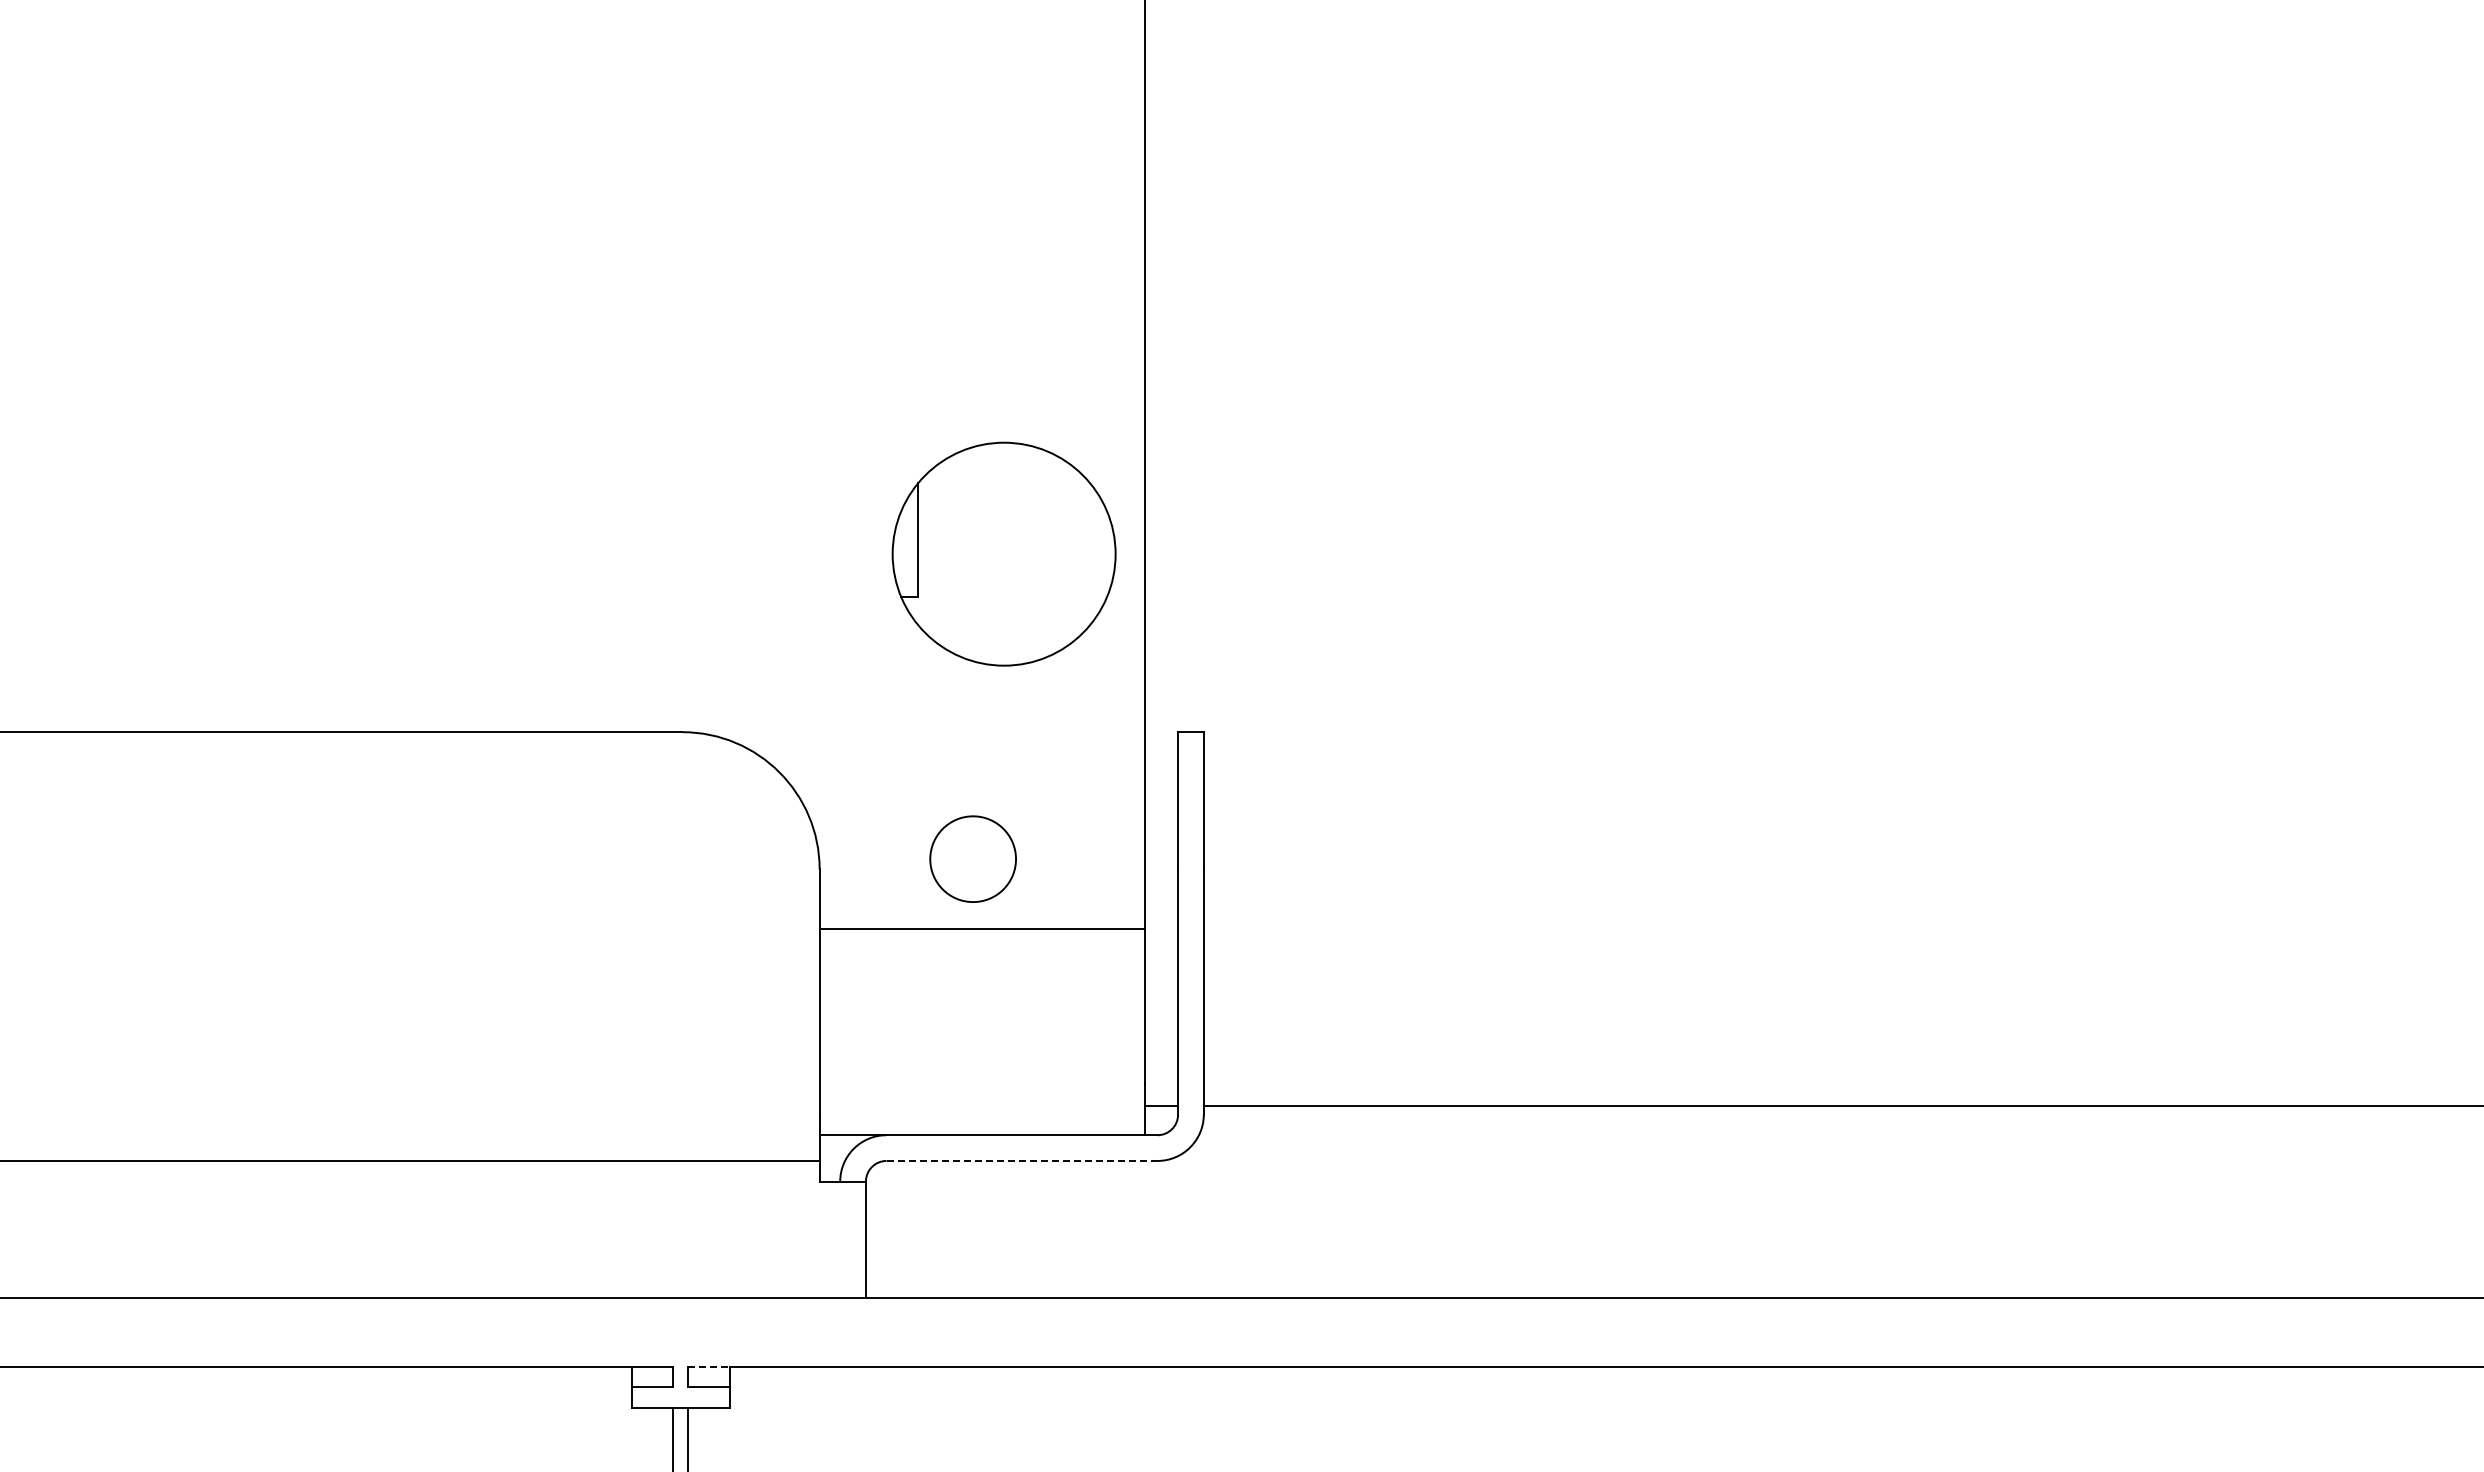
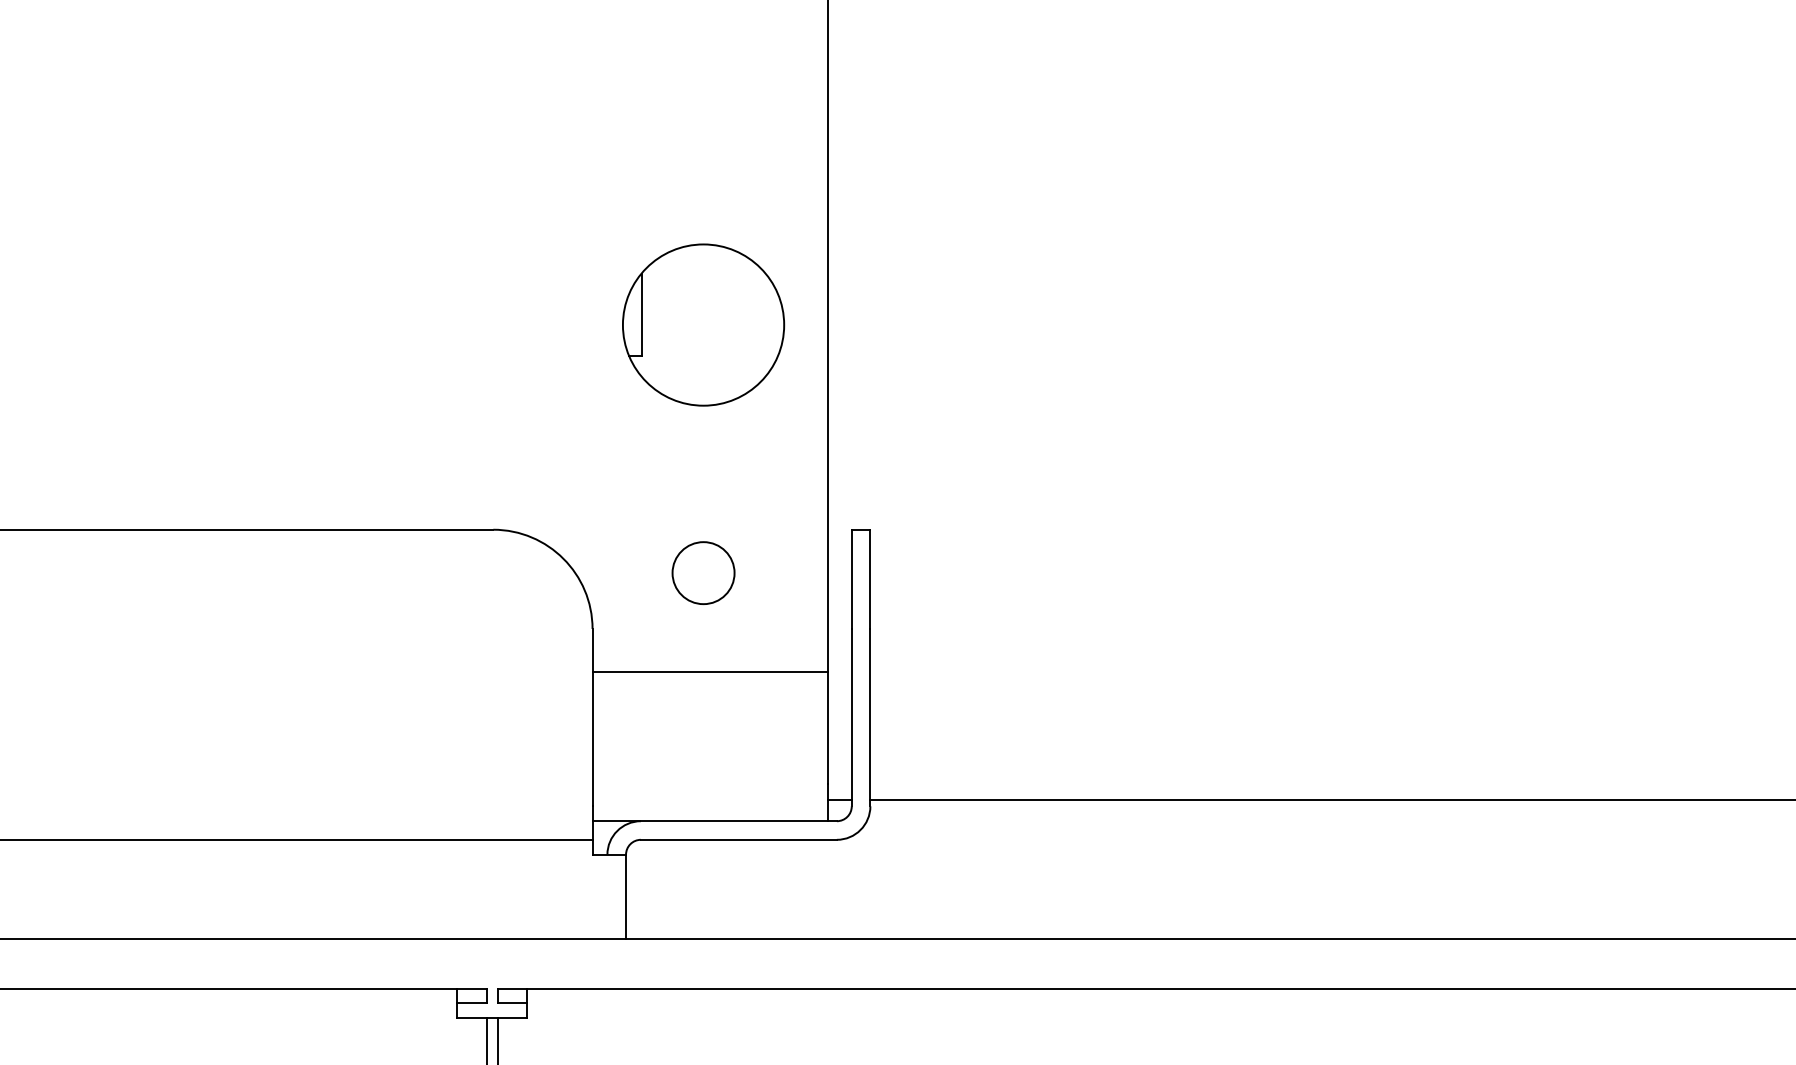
part: (1003, 553) -> (703, 324), moved
circle: (972, 858) -> (703, 572), moved
line: (1021, 1160) -> (738, 839), dashed -> solid
line: (709, 1366) -> (512, 988), dashed -> solid

